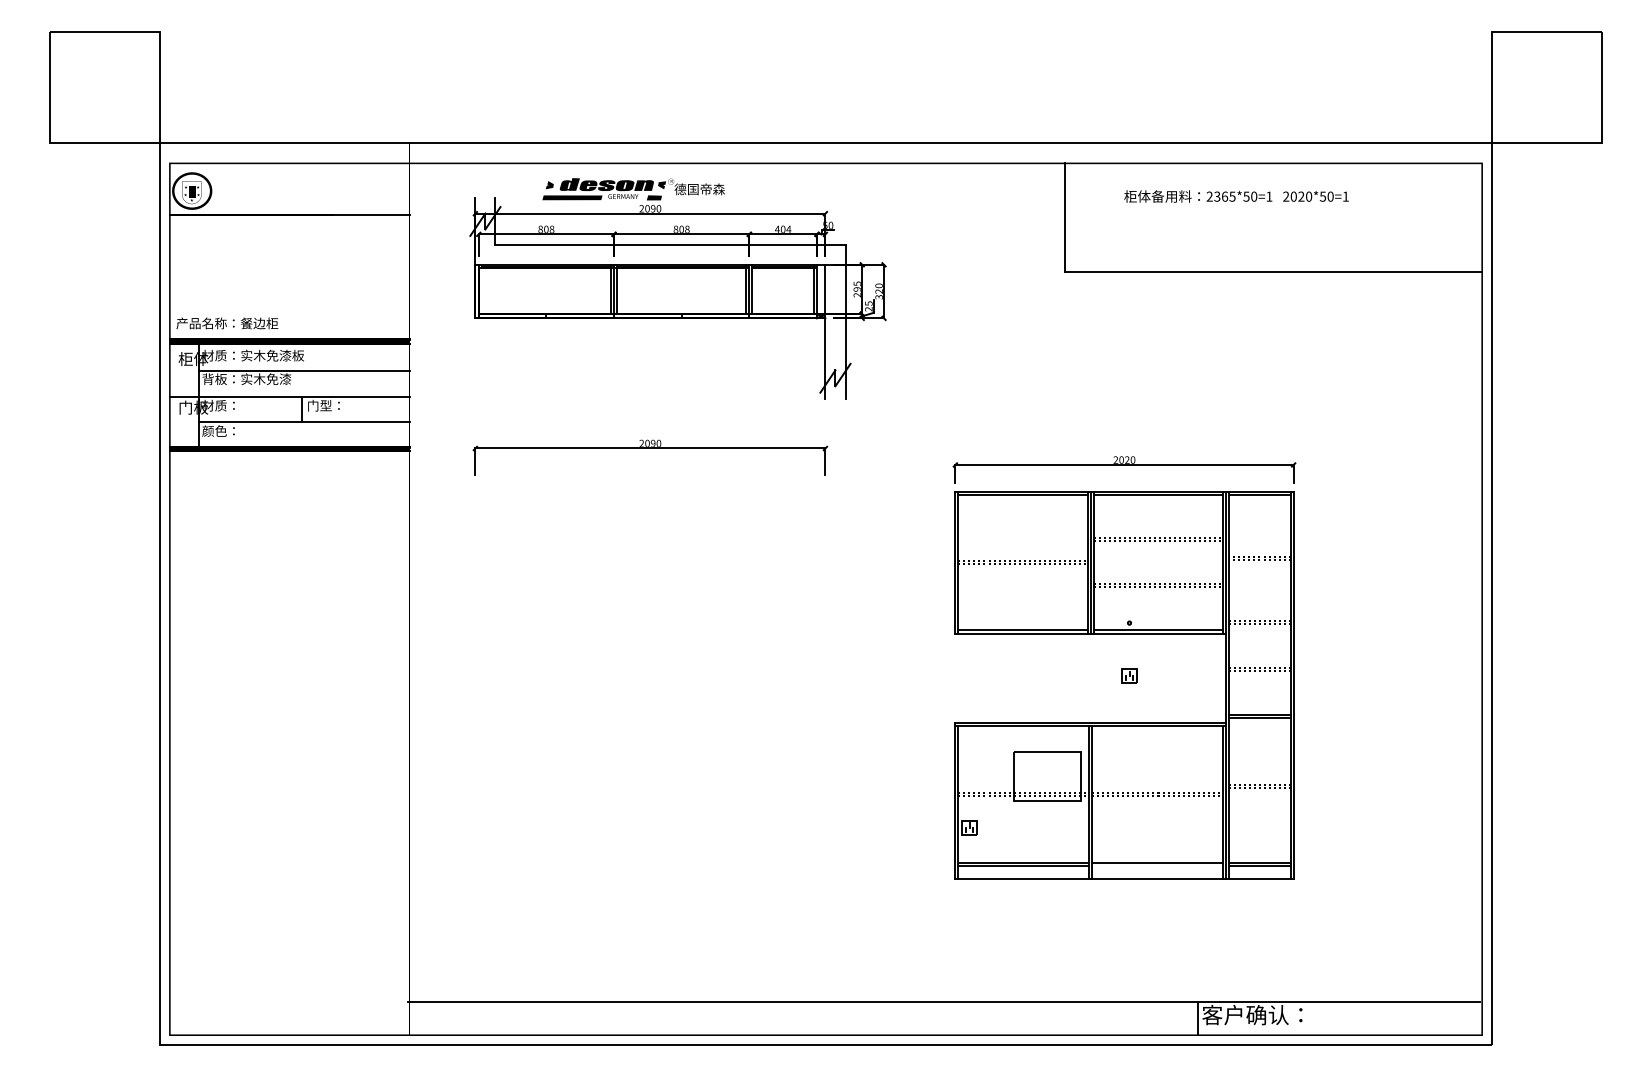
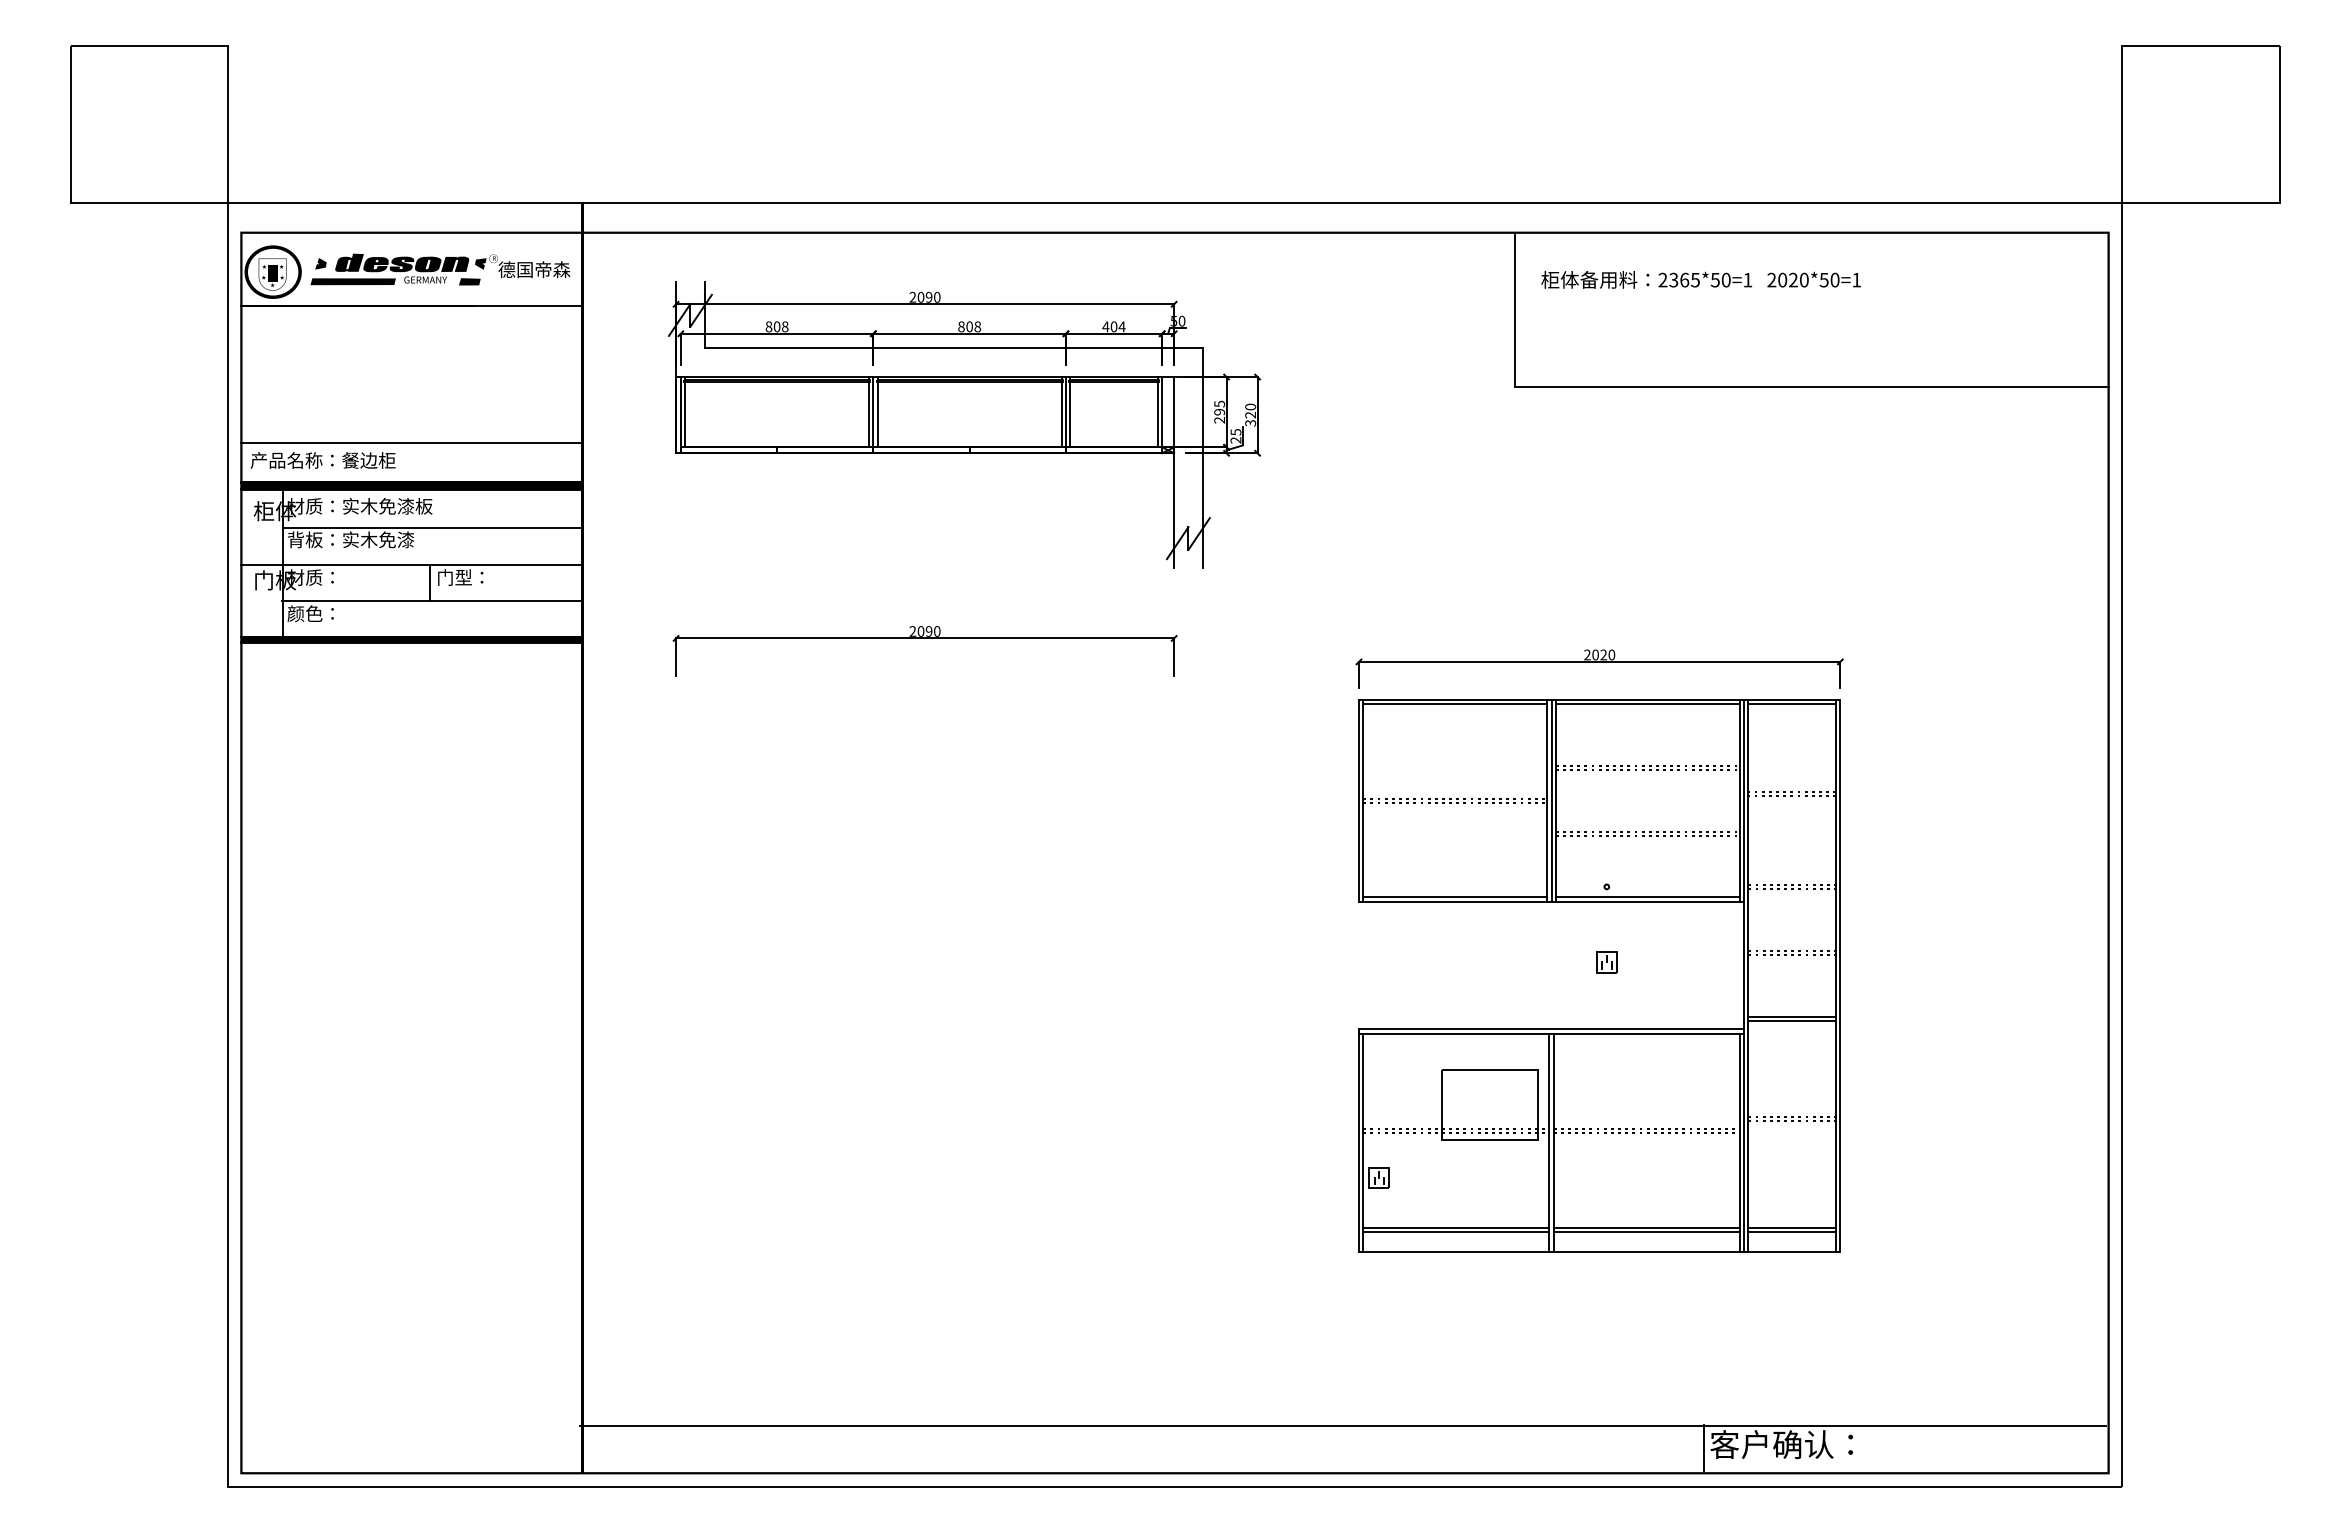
text: (633, 189) -> (440, 269), moved
text: (1236, 196) -> (1700, 279), moved
line: (481, 289) -> (685, 412), added
line: (289, 311) -> (411, 443), added
line: (1157, 866) -> (1646, 1232), added

